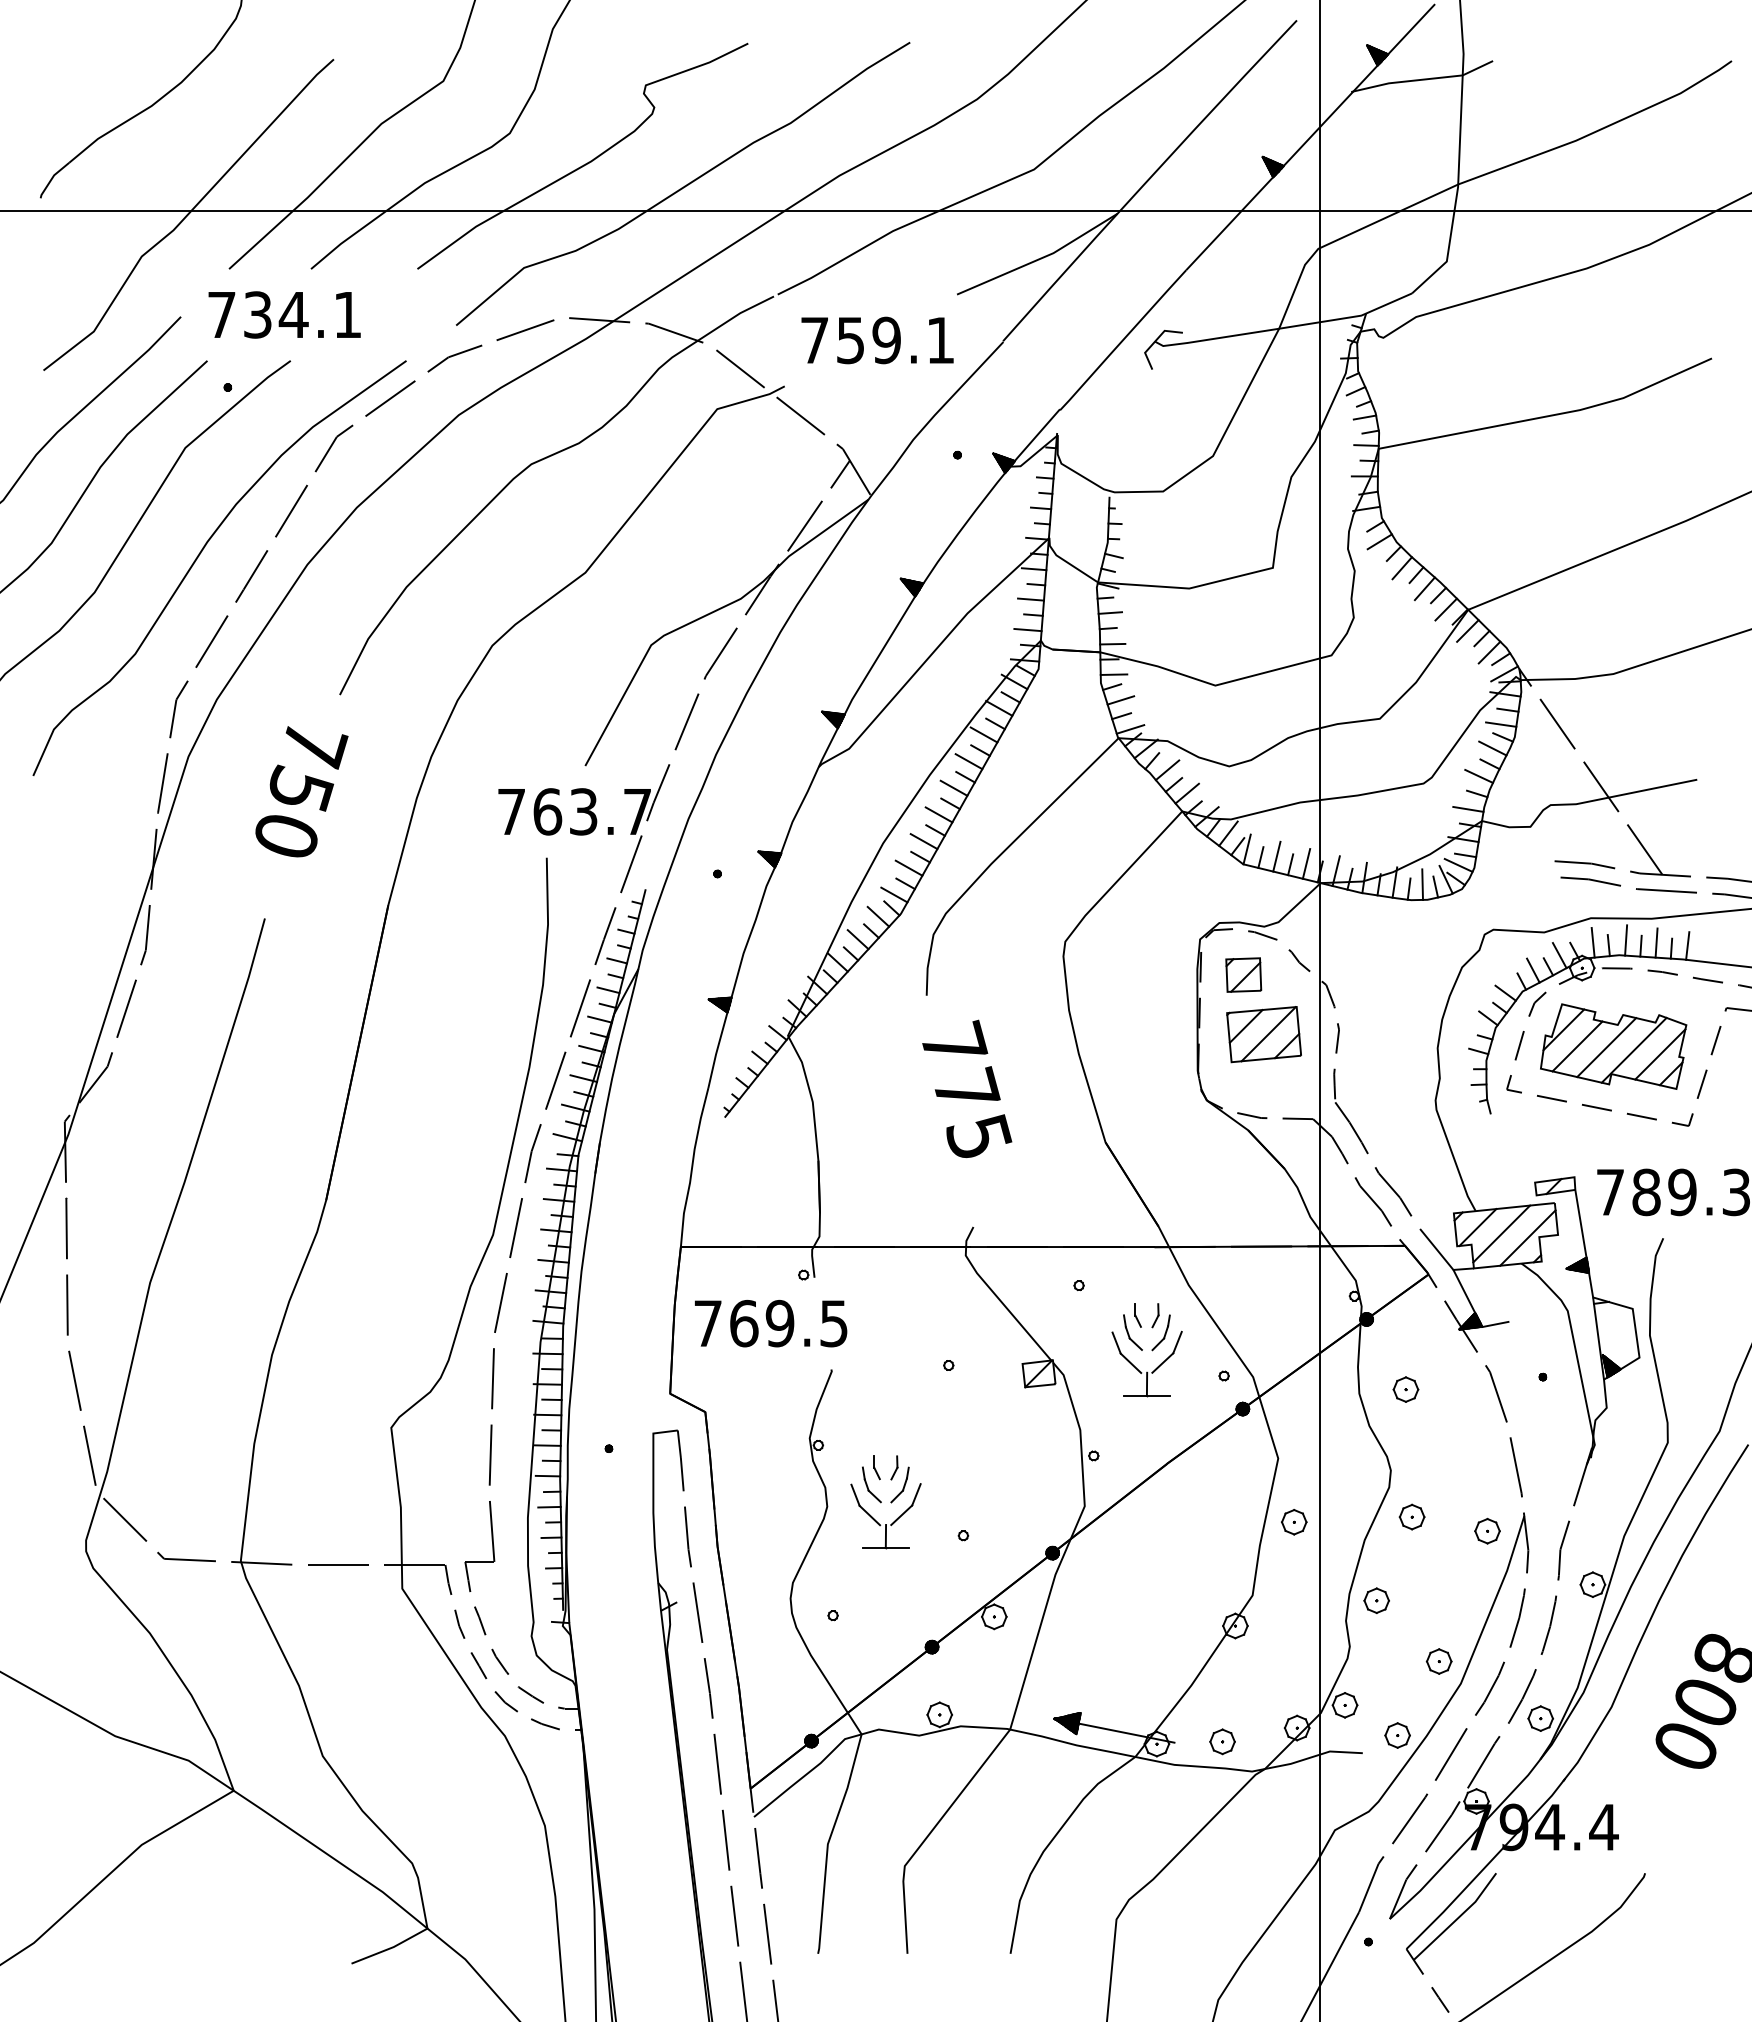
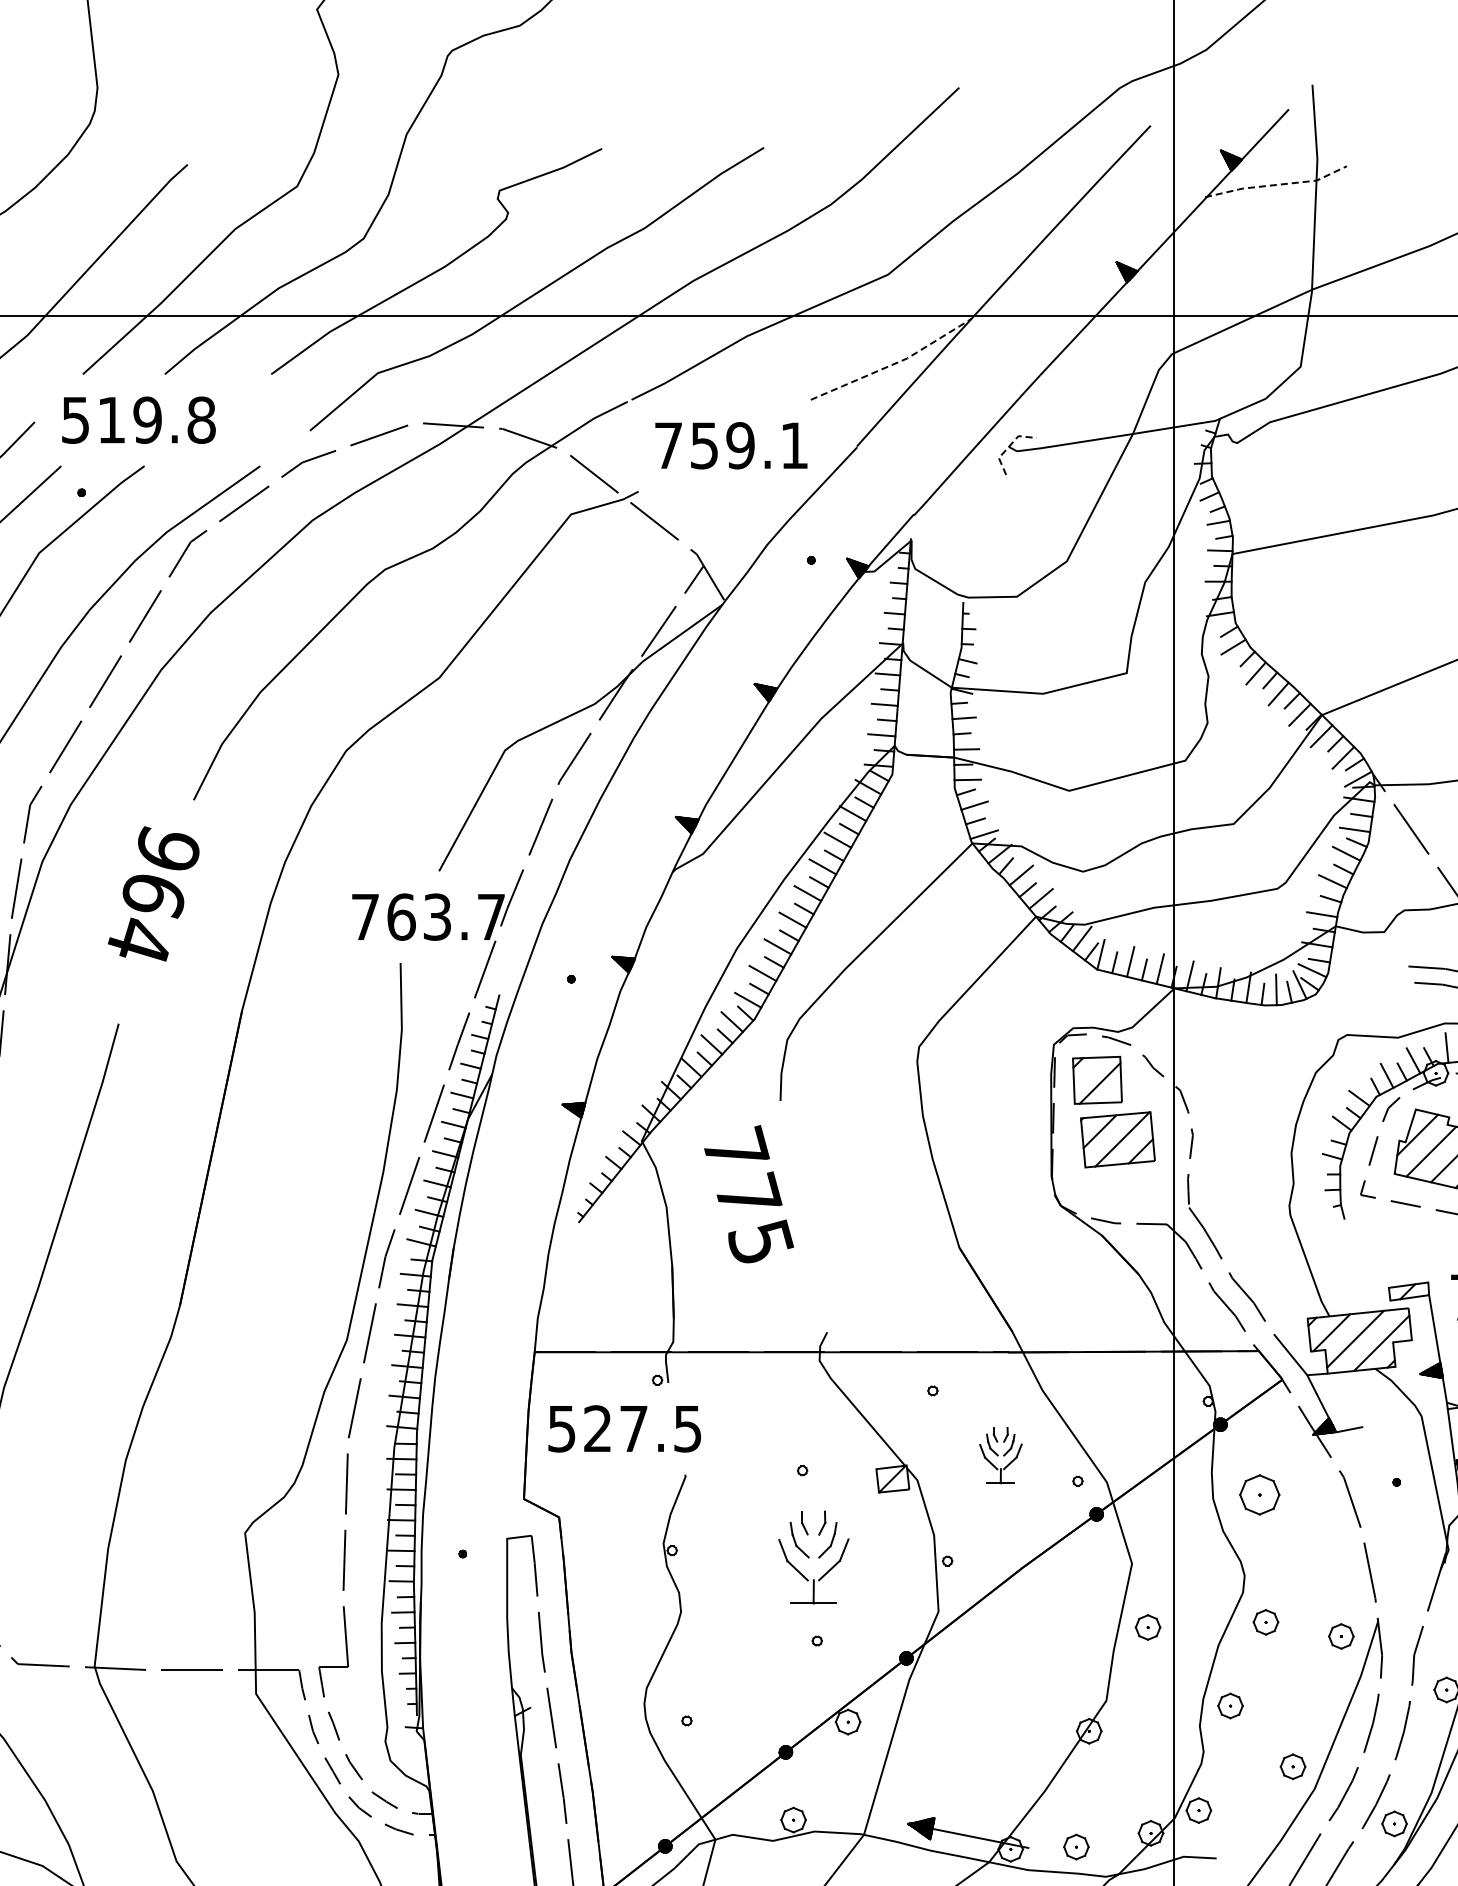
line: (1423, 79) -> (1277, 184), solid -> dashed
line: (1040, 258) -> (894, 363), solid -> dashed
text: (285, 314) -> (139, 419), 734.1 -> 519.8
line: (1154, 341) -> (1008, 446), solid -> dashed
text: (301, 789) -> (155, 894), 750 -> 964
part: (1243, 974) -> (1097, 1079), size x1.4
text: (967, 1088) -> (749, 1193), moved
text: (744, 1323) -> (598, 1428), 769.5 -> 527.5
part: (1146, 1350) -> (1000, 1455), size x0.6
part: (1405, 1389) -> (1259, 1494), size x1.6
part: (885, 1502) -> (813, 1557), moved
part: (1397, 1735) -> (1251, 1840), removed

